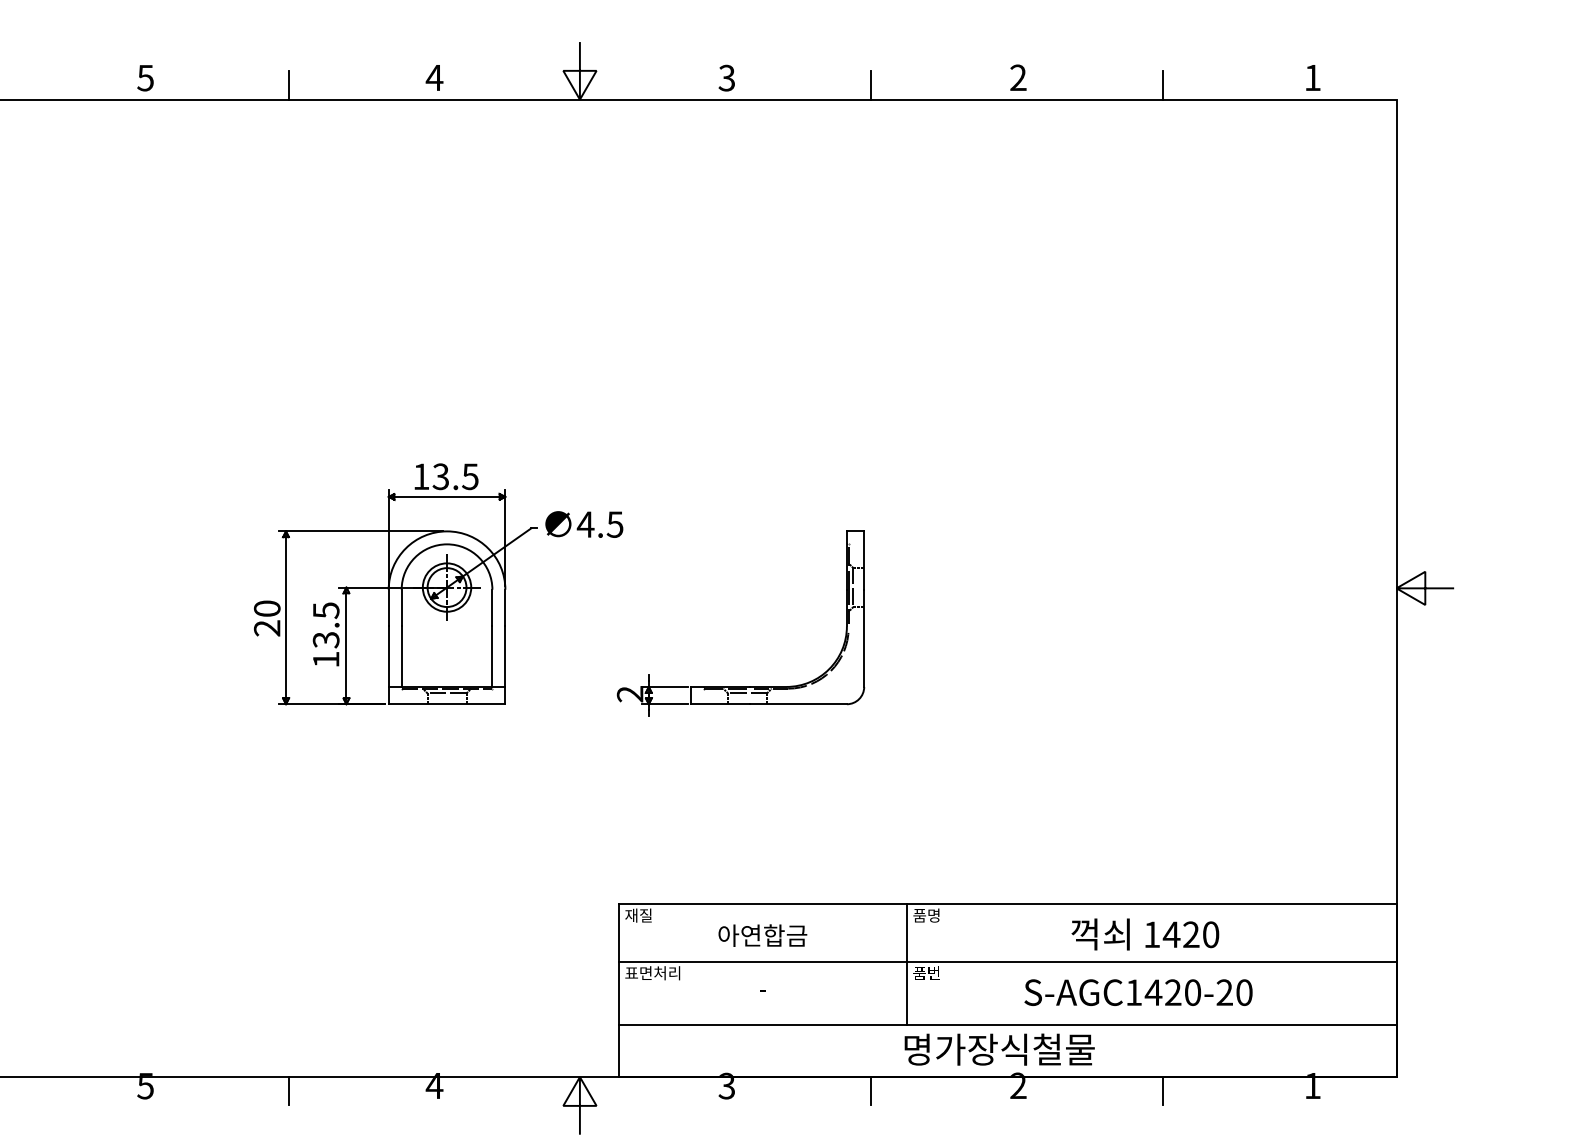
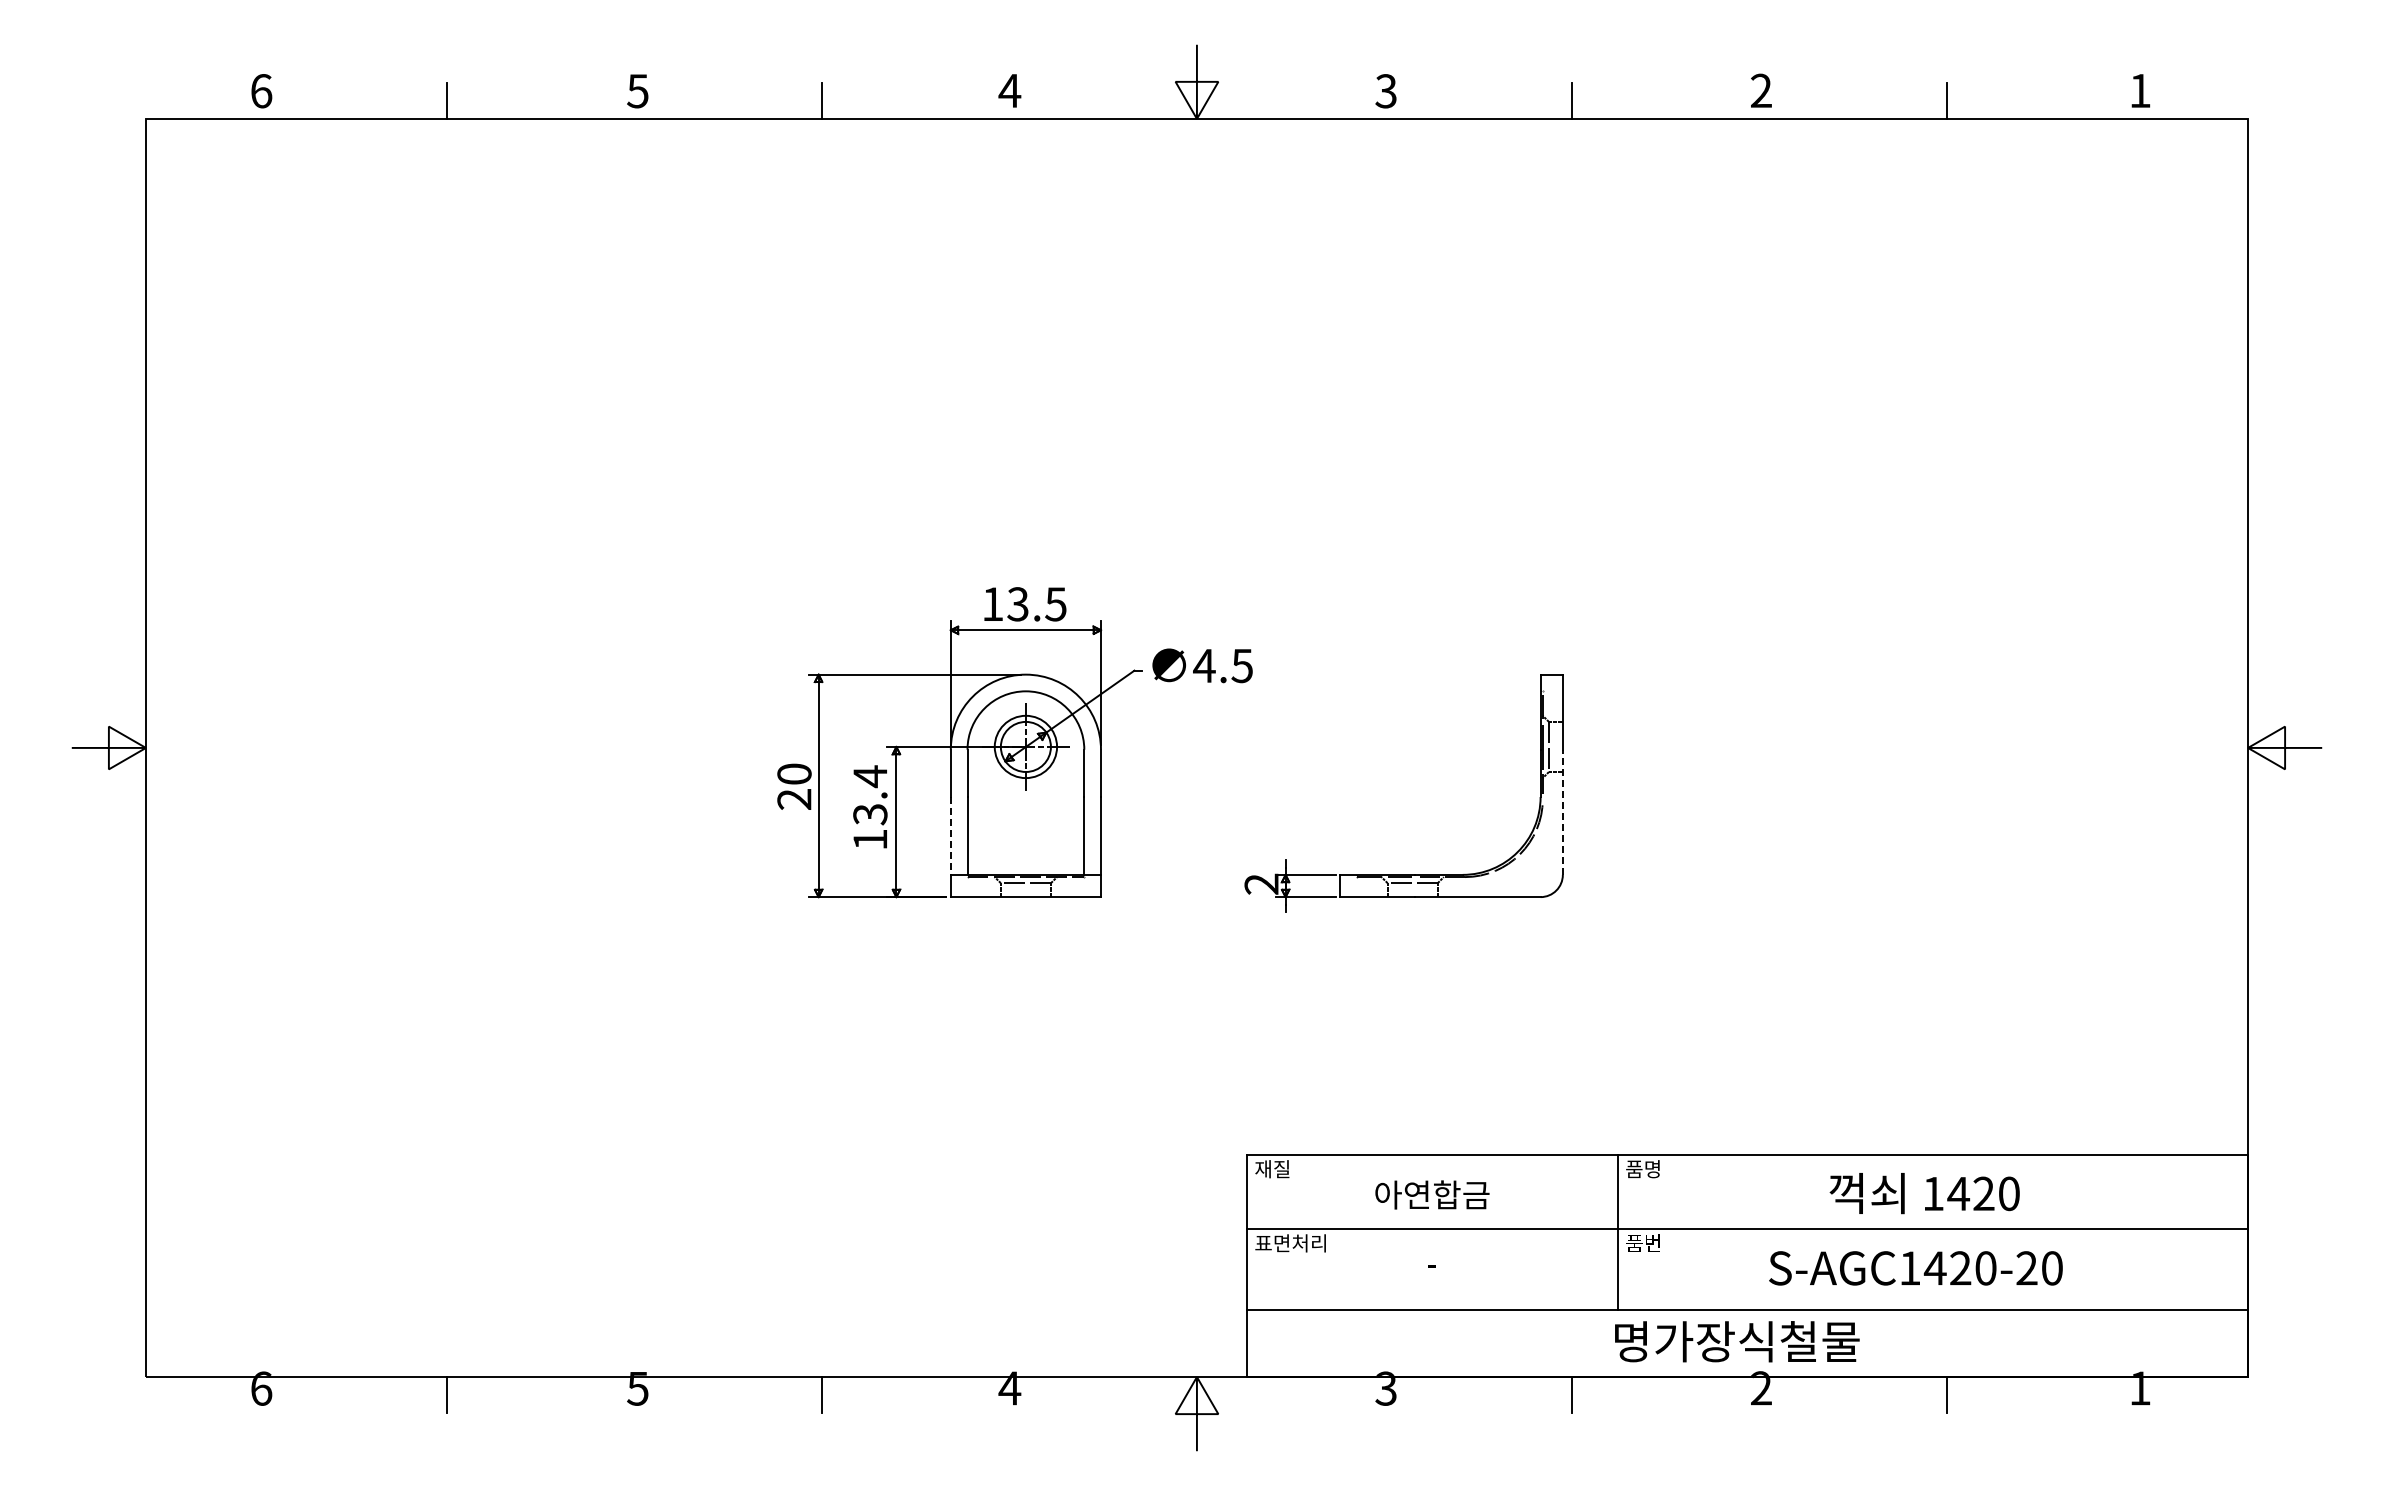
text: (326, 610) -> (870, 776), 13.5 -> 13.4
line: (863, 638) -> (1562, 812), solid -> dashed
line: (388, 656) -> (950, 835), solid -> dashed

